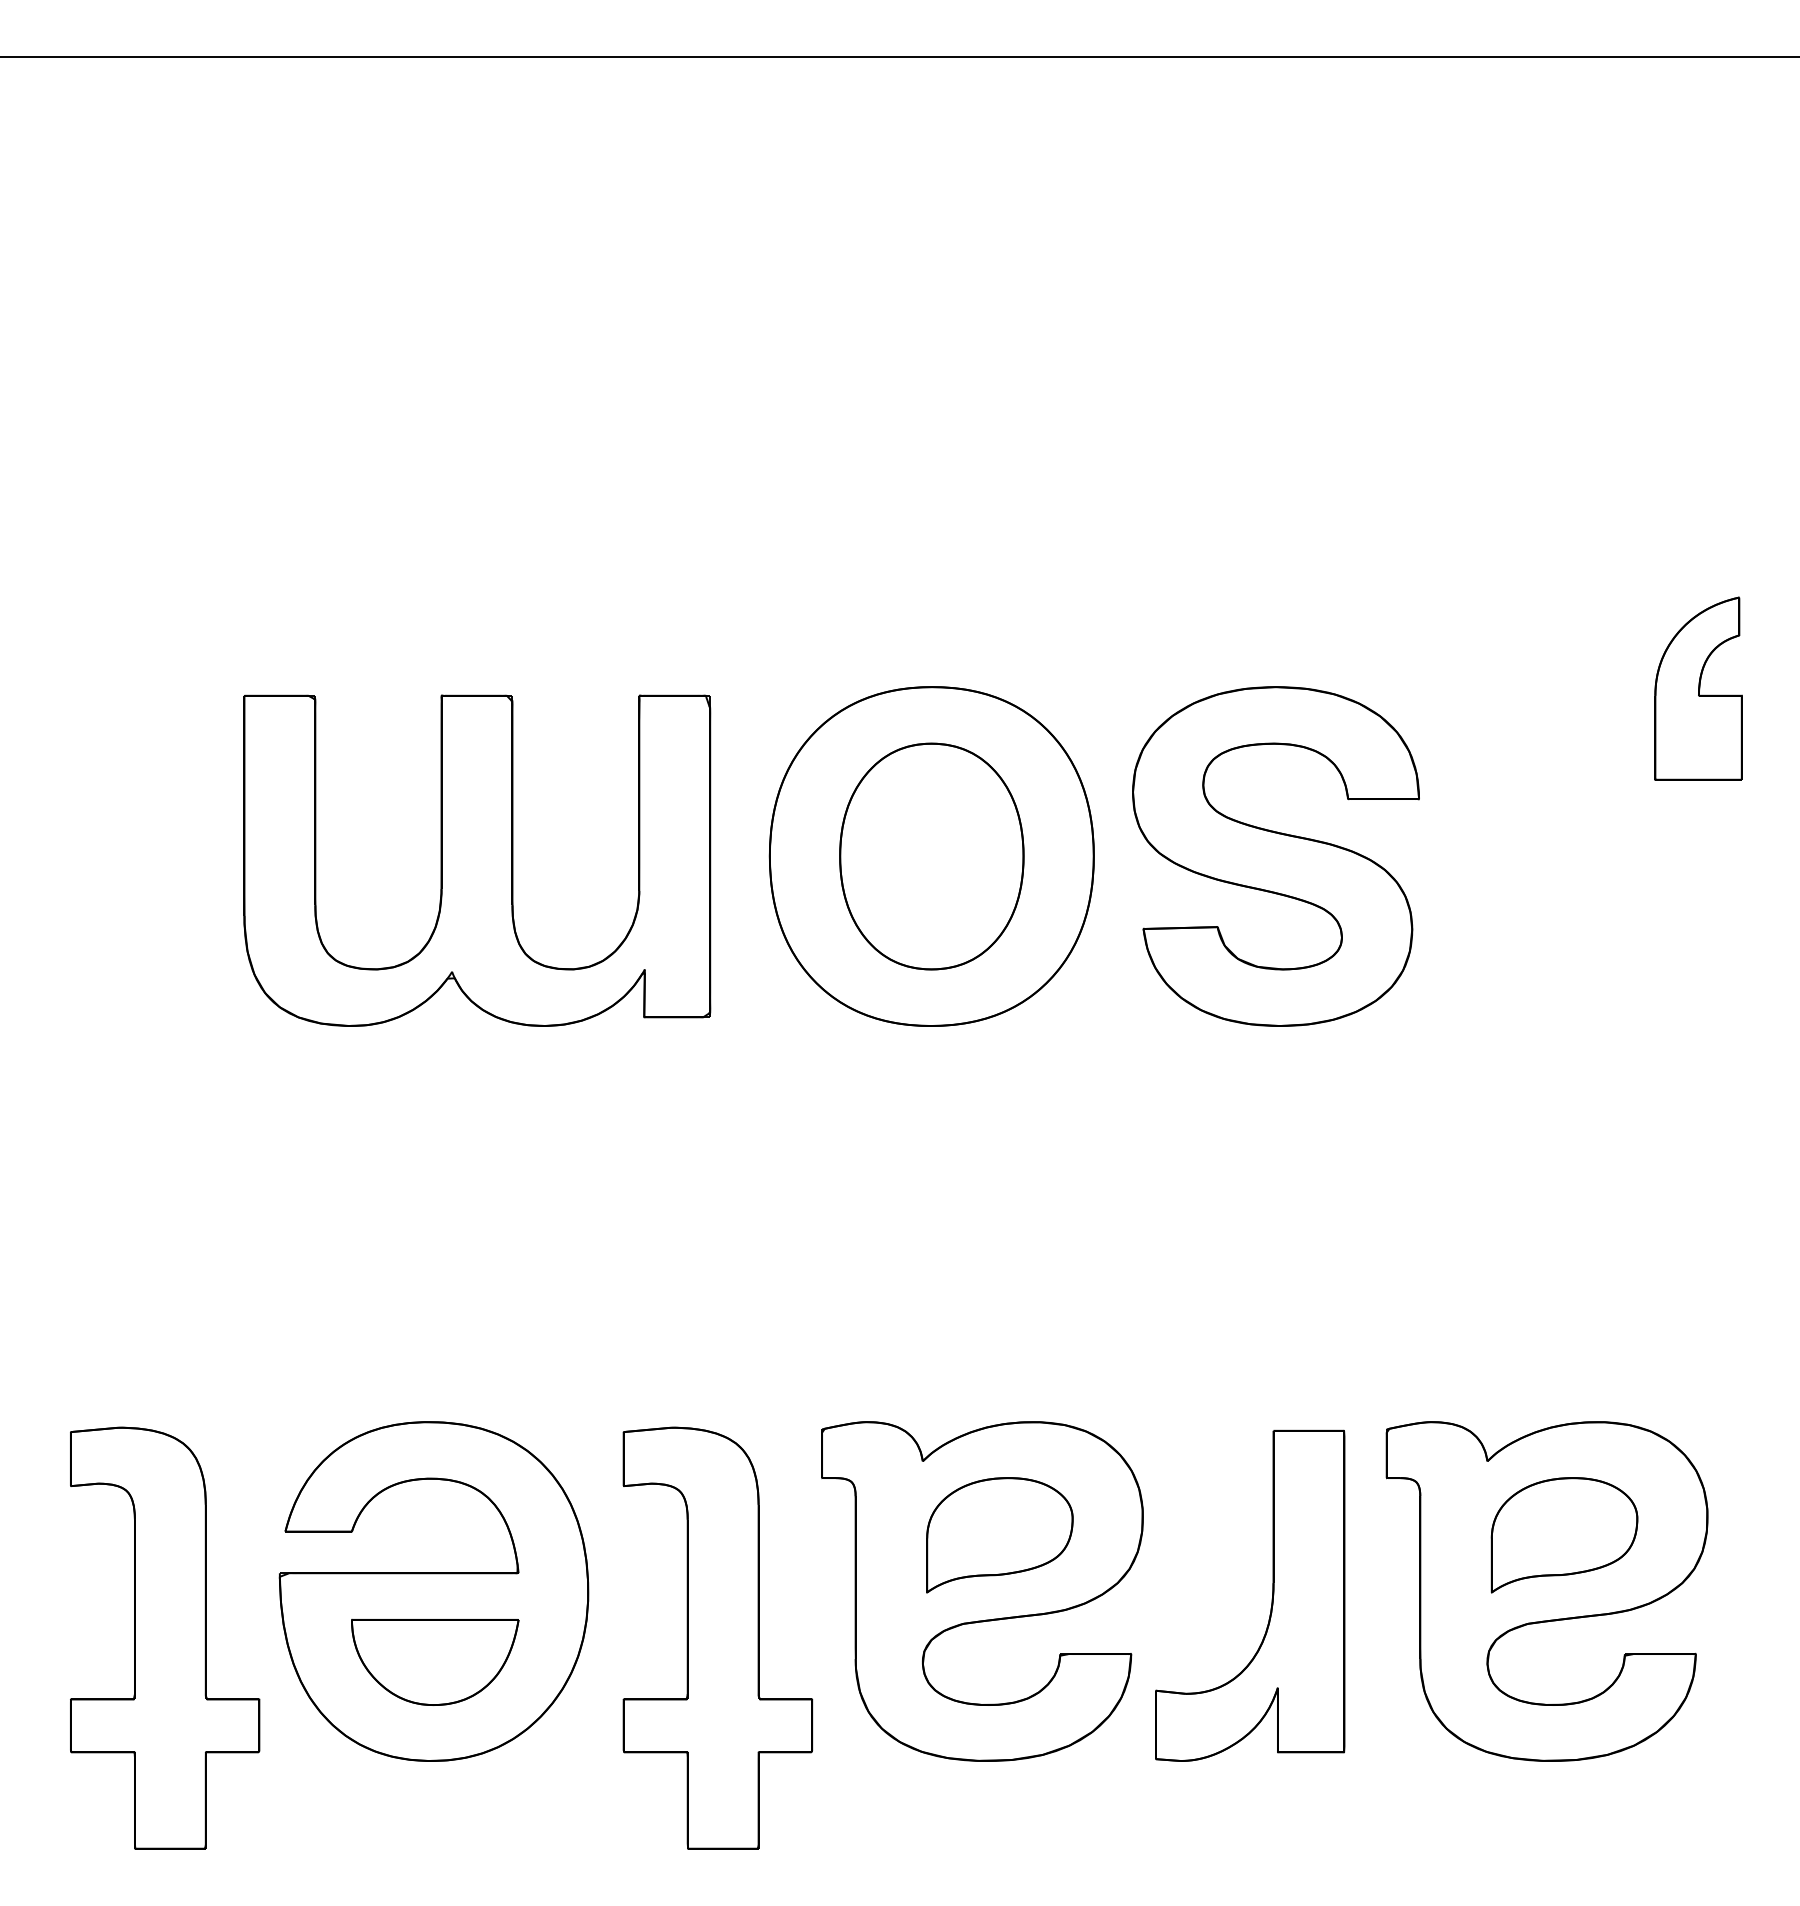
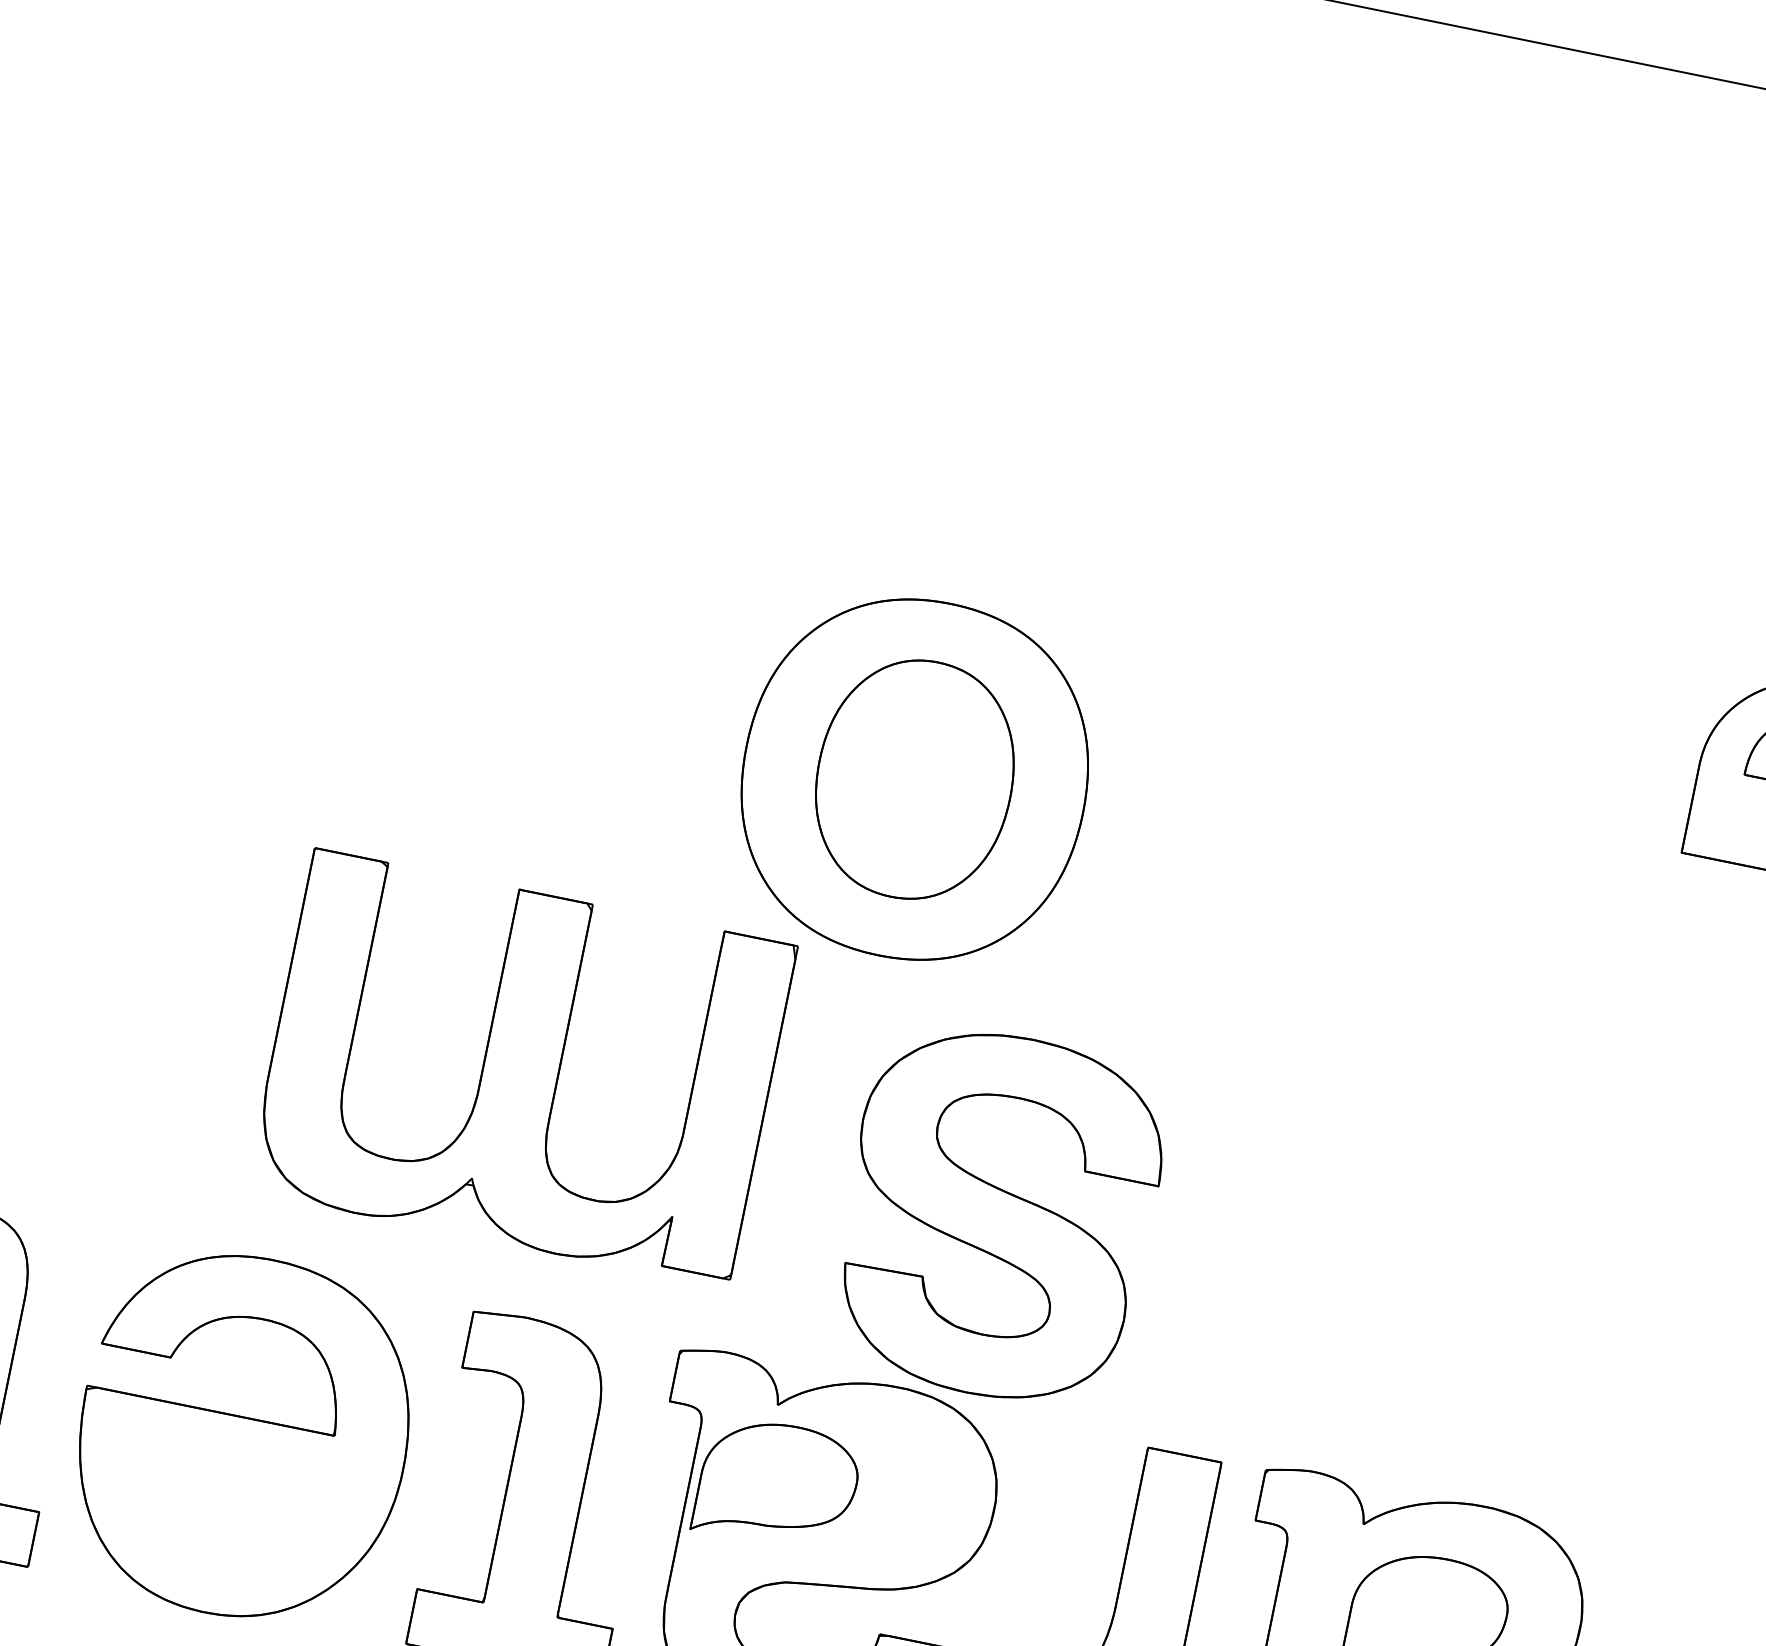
part: (1275, 856) -> (997, 1215), moved
part: (477, 860) -> (521, 1068), moved
part: (999, 1535) -> (777, 1485), moved
part: (435, 1661) -> (229, 1509), removed

